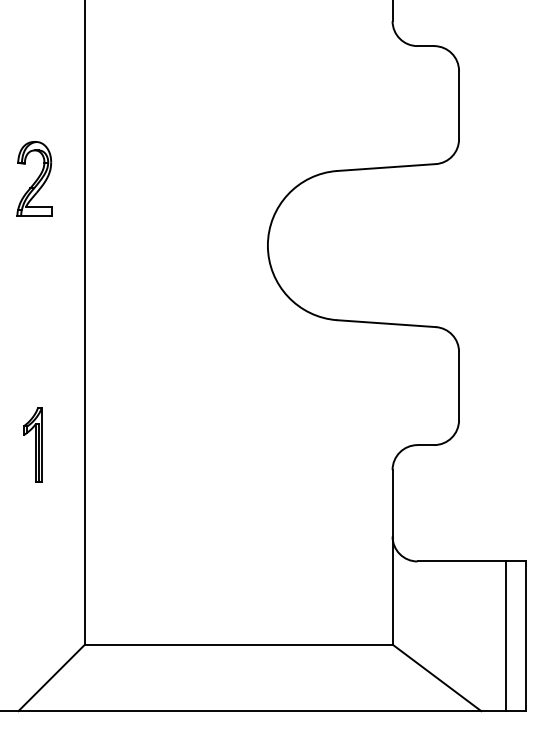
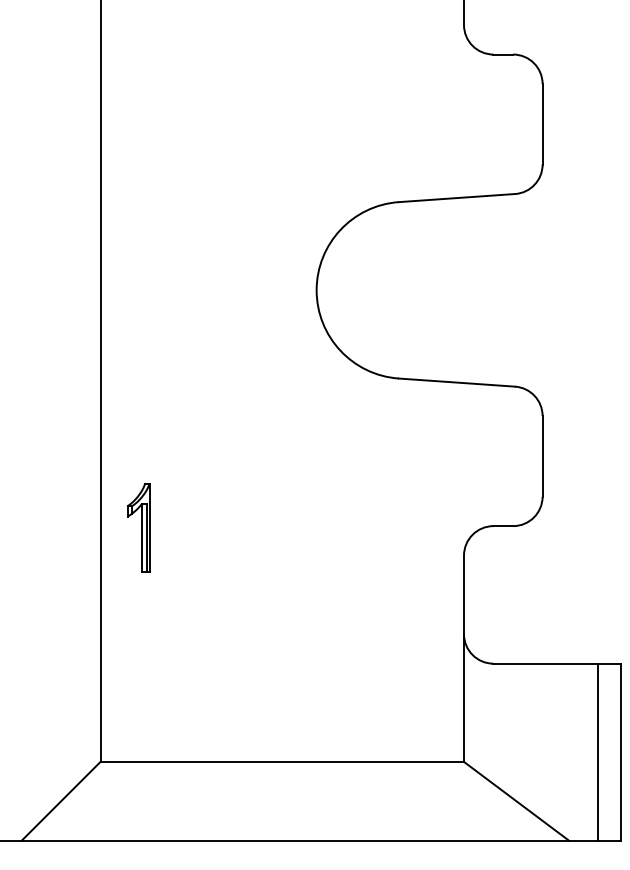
part: (34, 178) -> (40, 211), removed
part: (32, 444) -> (138, 527), moved

